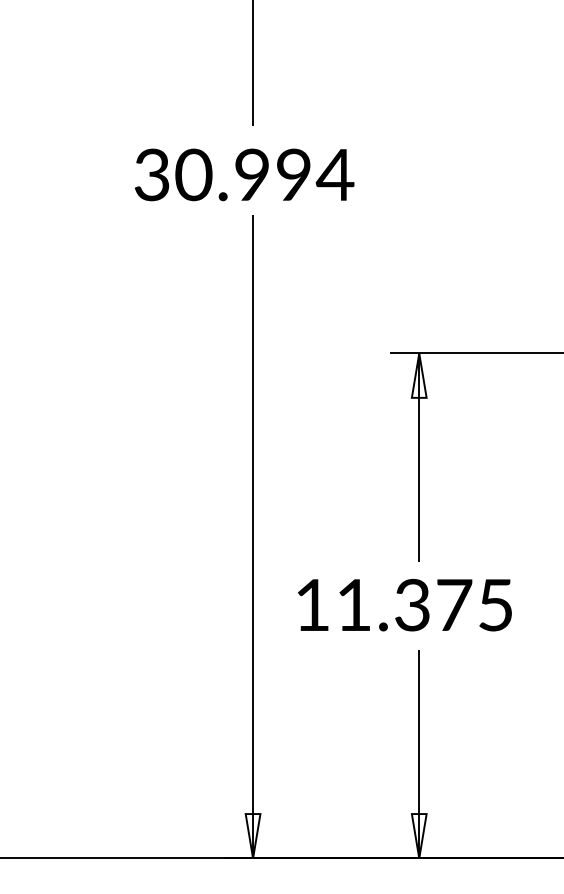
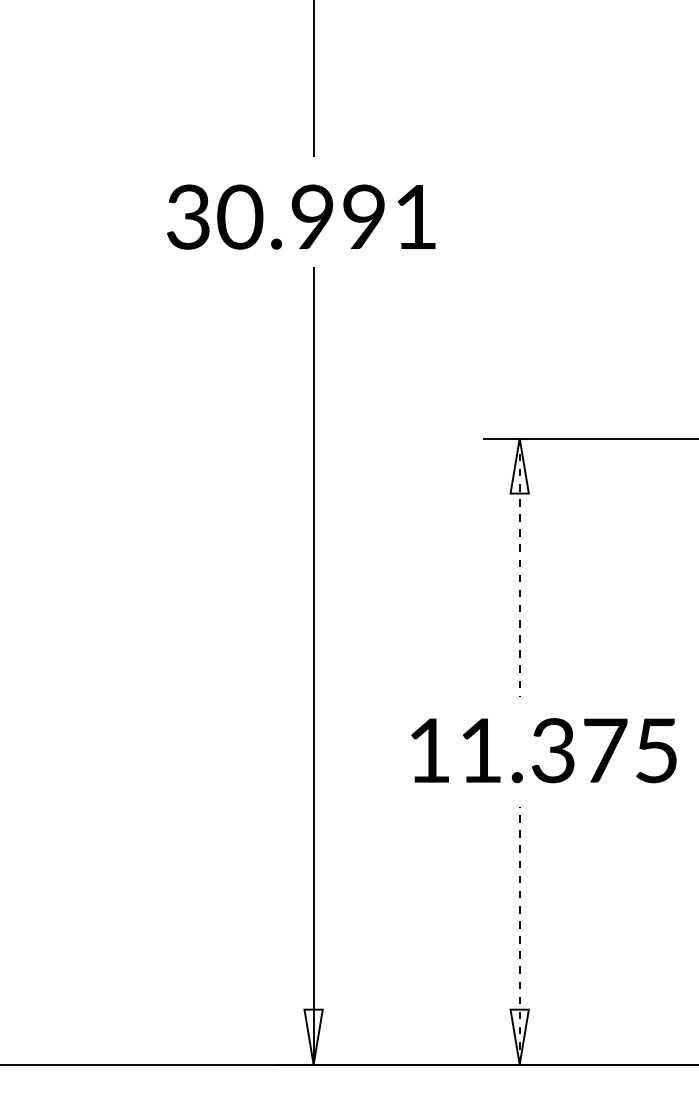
text: (335, 174) -> (415, 216), 30.994 -> 30.991
line: (419, 458) -> (519, 568), solid -> dashed
text: (404, 605) -> (543, 750), moved
line: (419, 754) -> (519, 935), solid -> dashed

